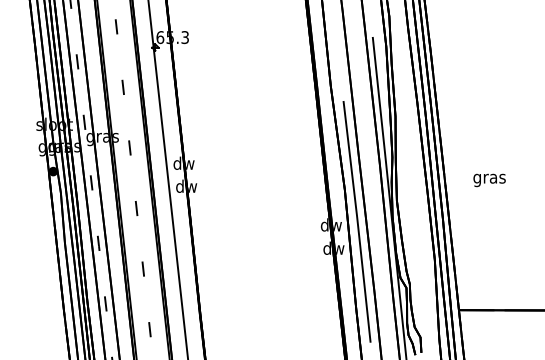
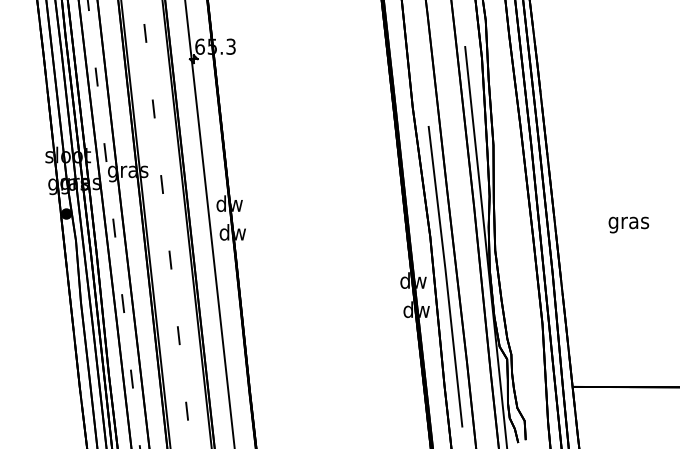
text: (489, 180) -> (628, 224), moved

